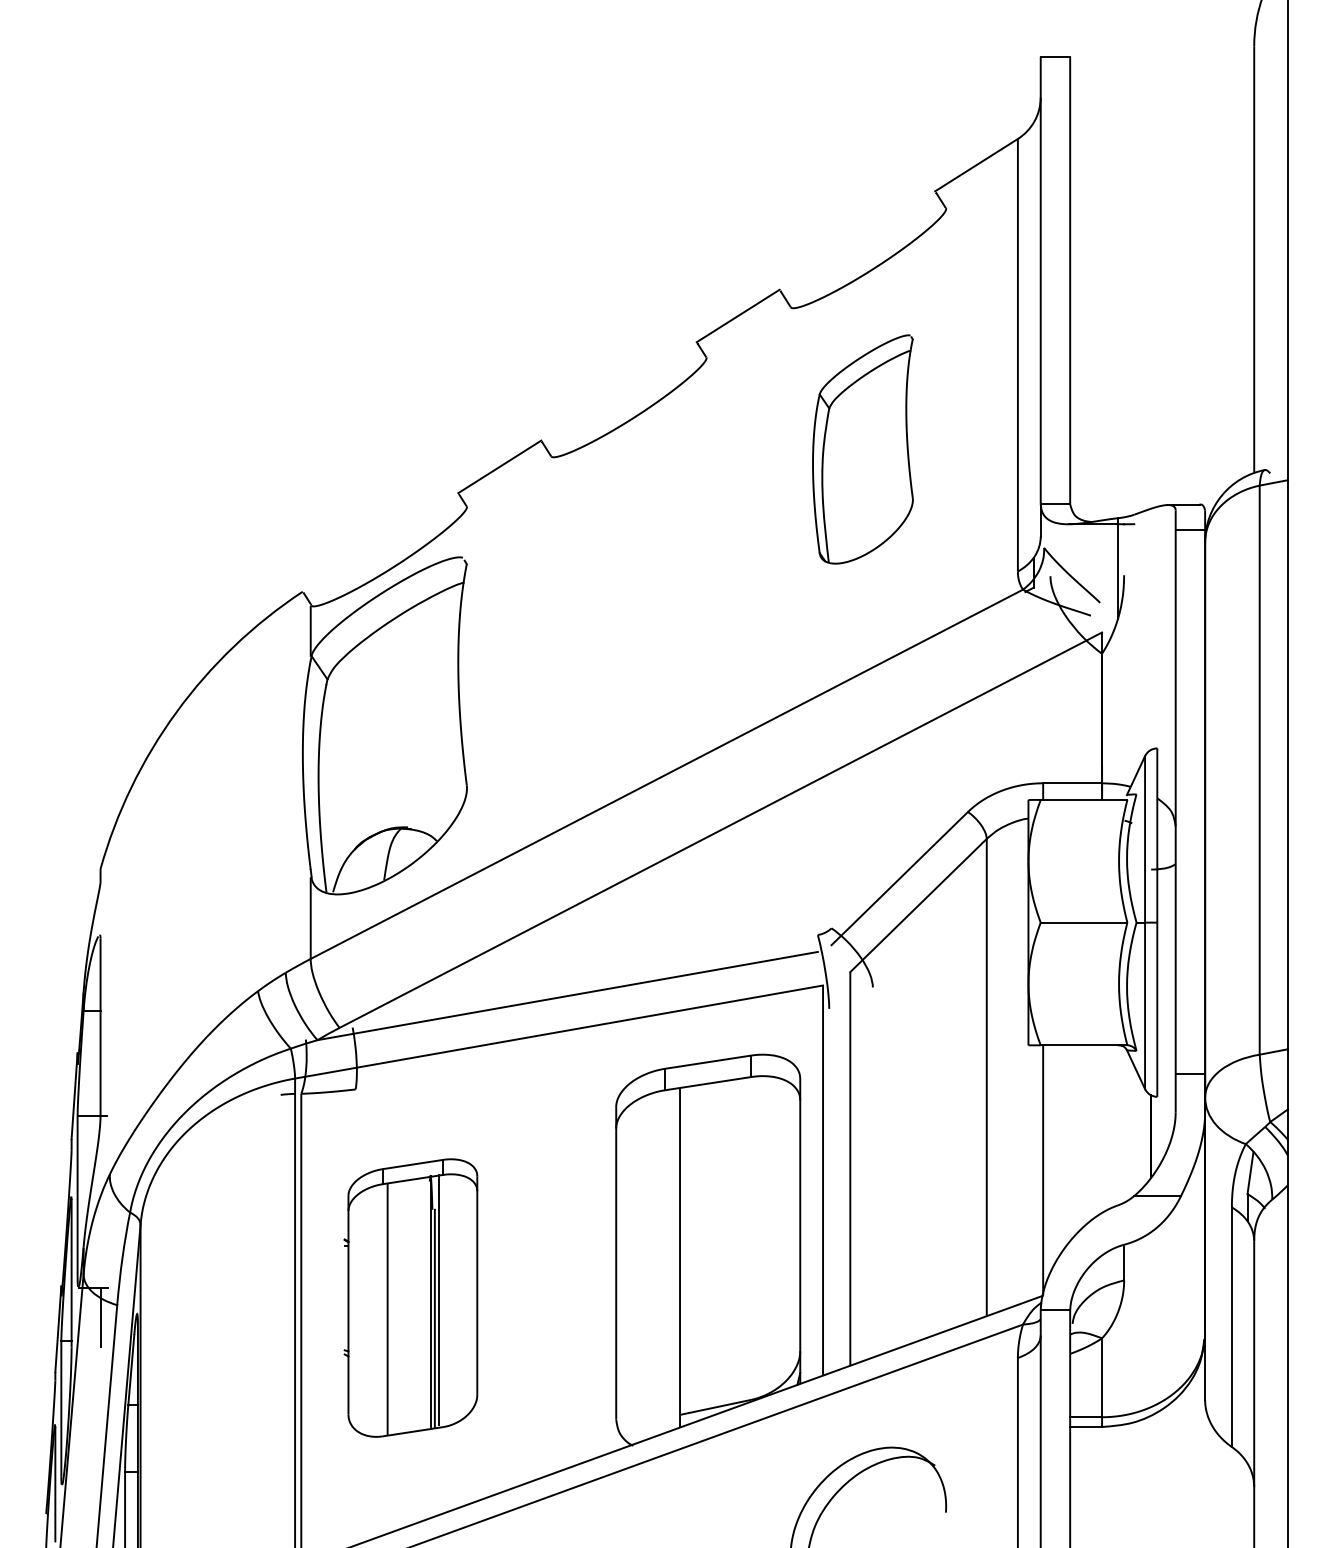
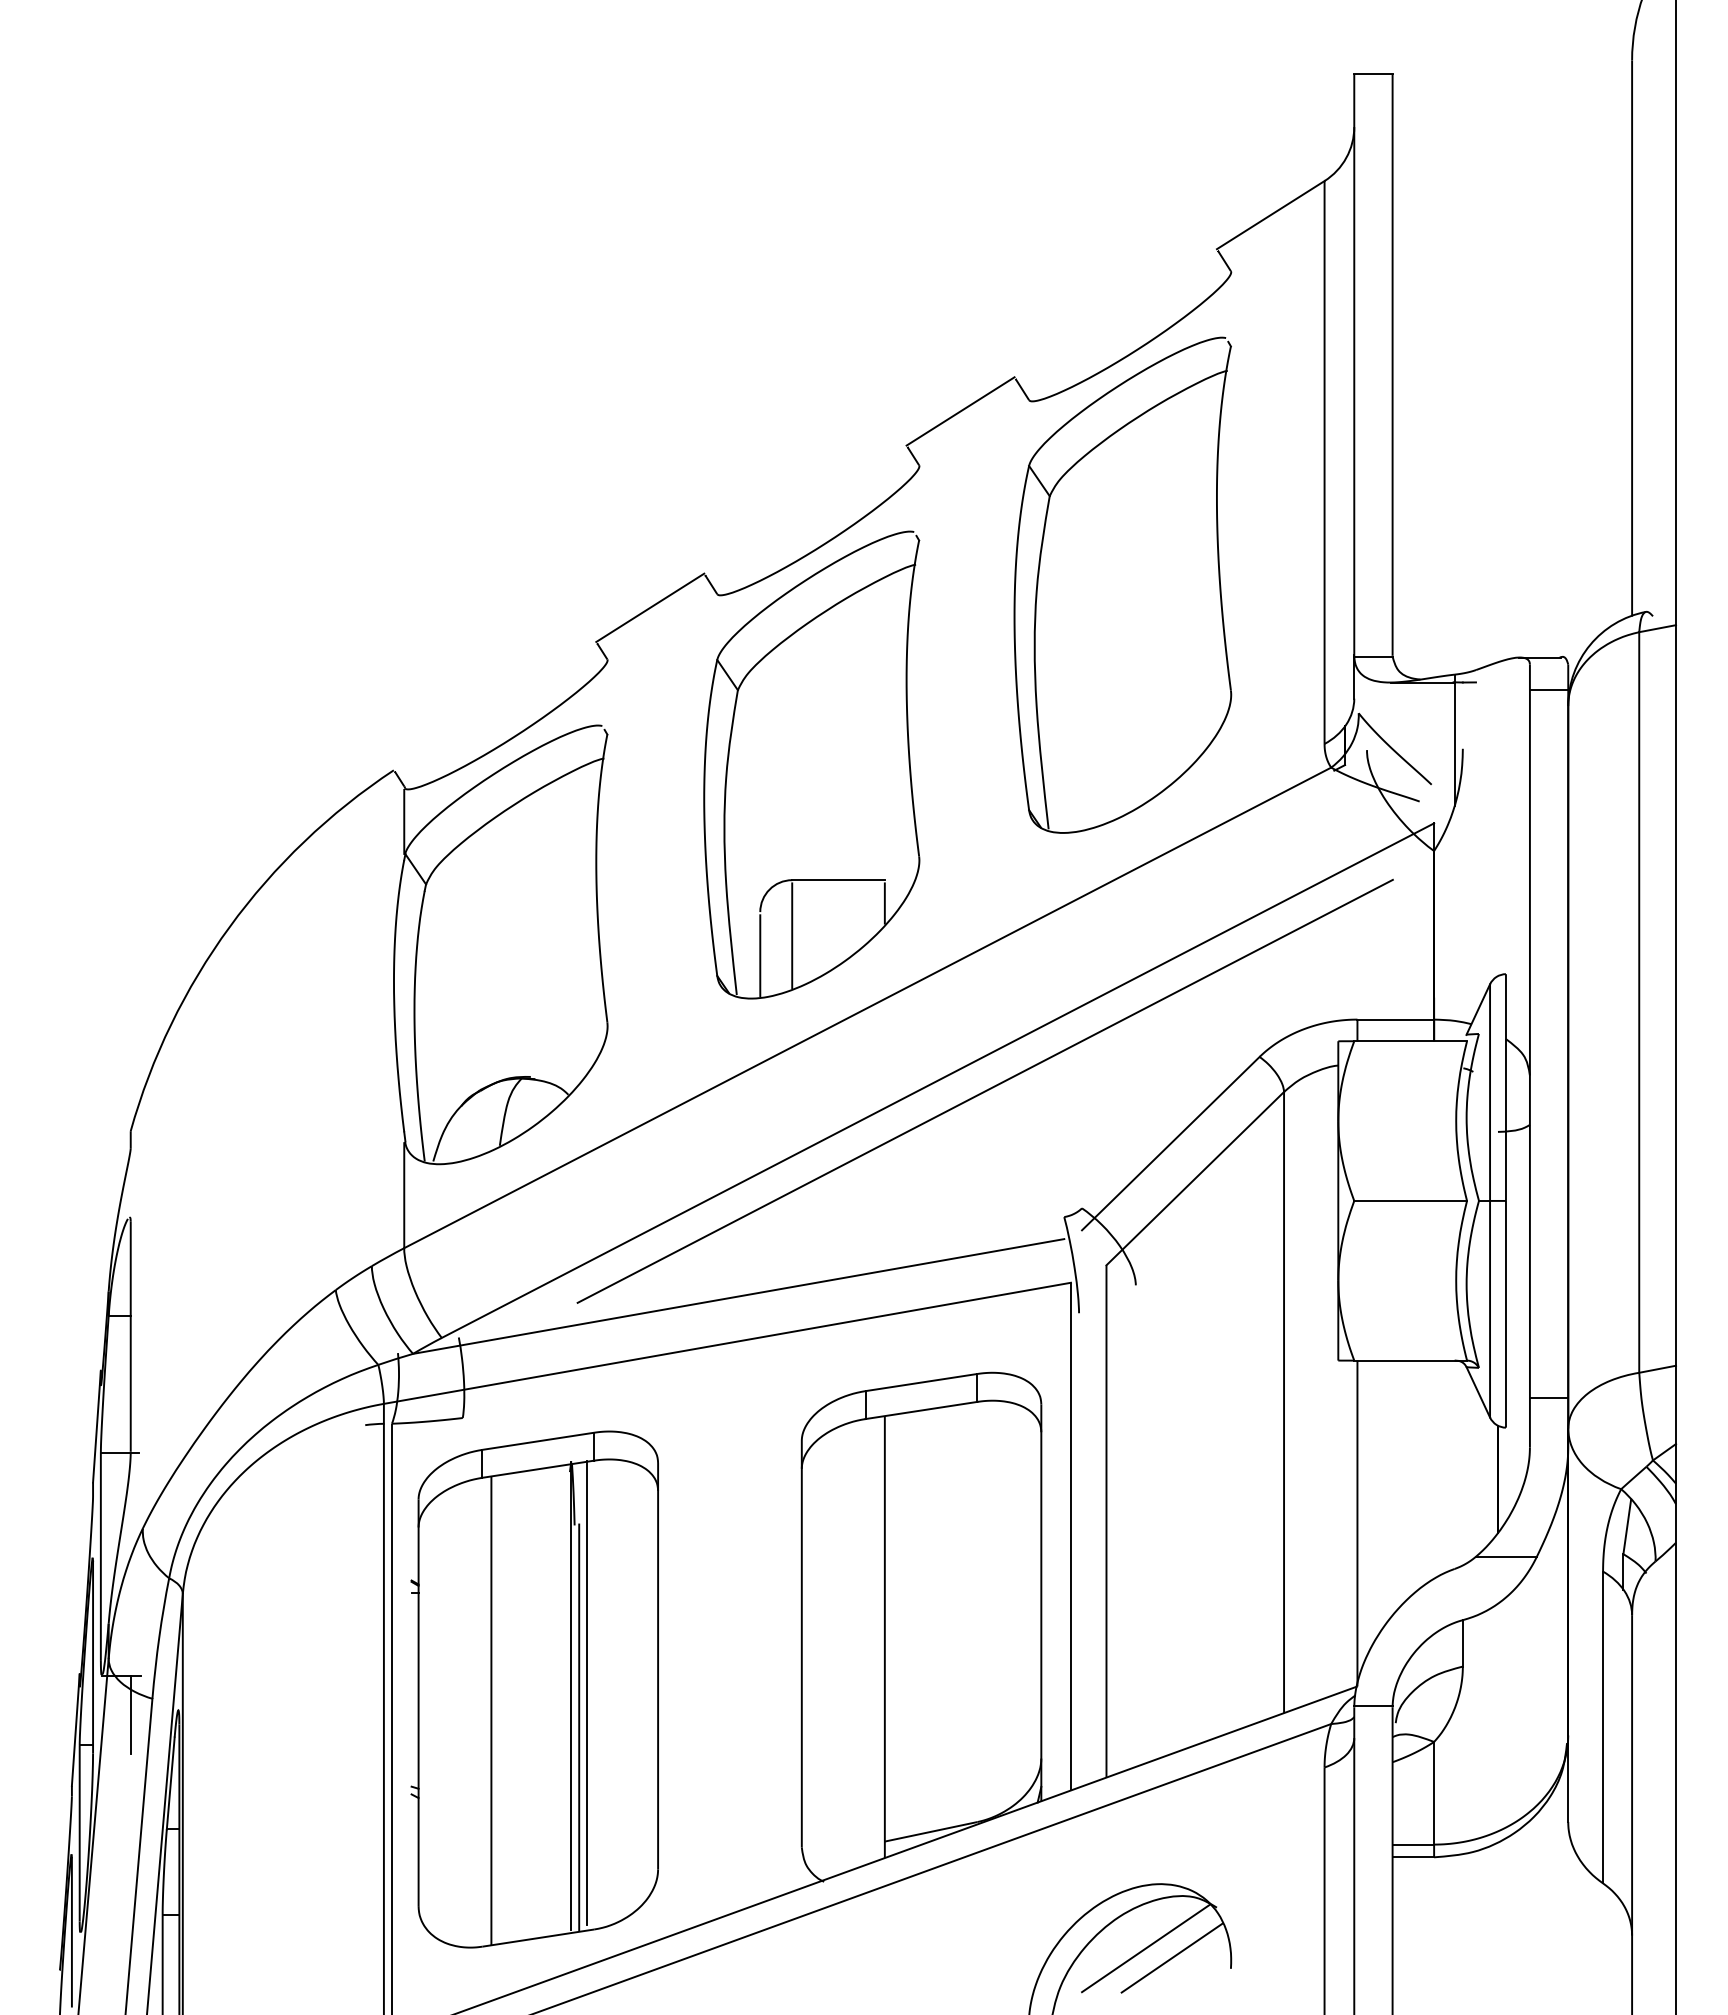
part: (862, 448) -> (1122, 584), size x1.67
part: (623, 587) -> (811, 764), added
line: (756, 837) -> (984, 1090), added
part: (410, 1298) -> (534, 1689), size x1.43
line: (880, 1497) -> (1145, 1948), added
line: (900, 1503) -> (1171, 1957), added

